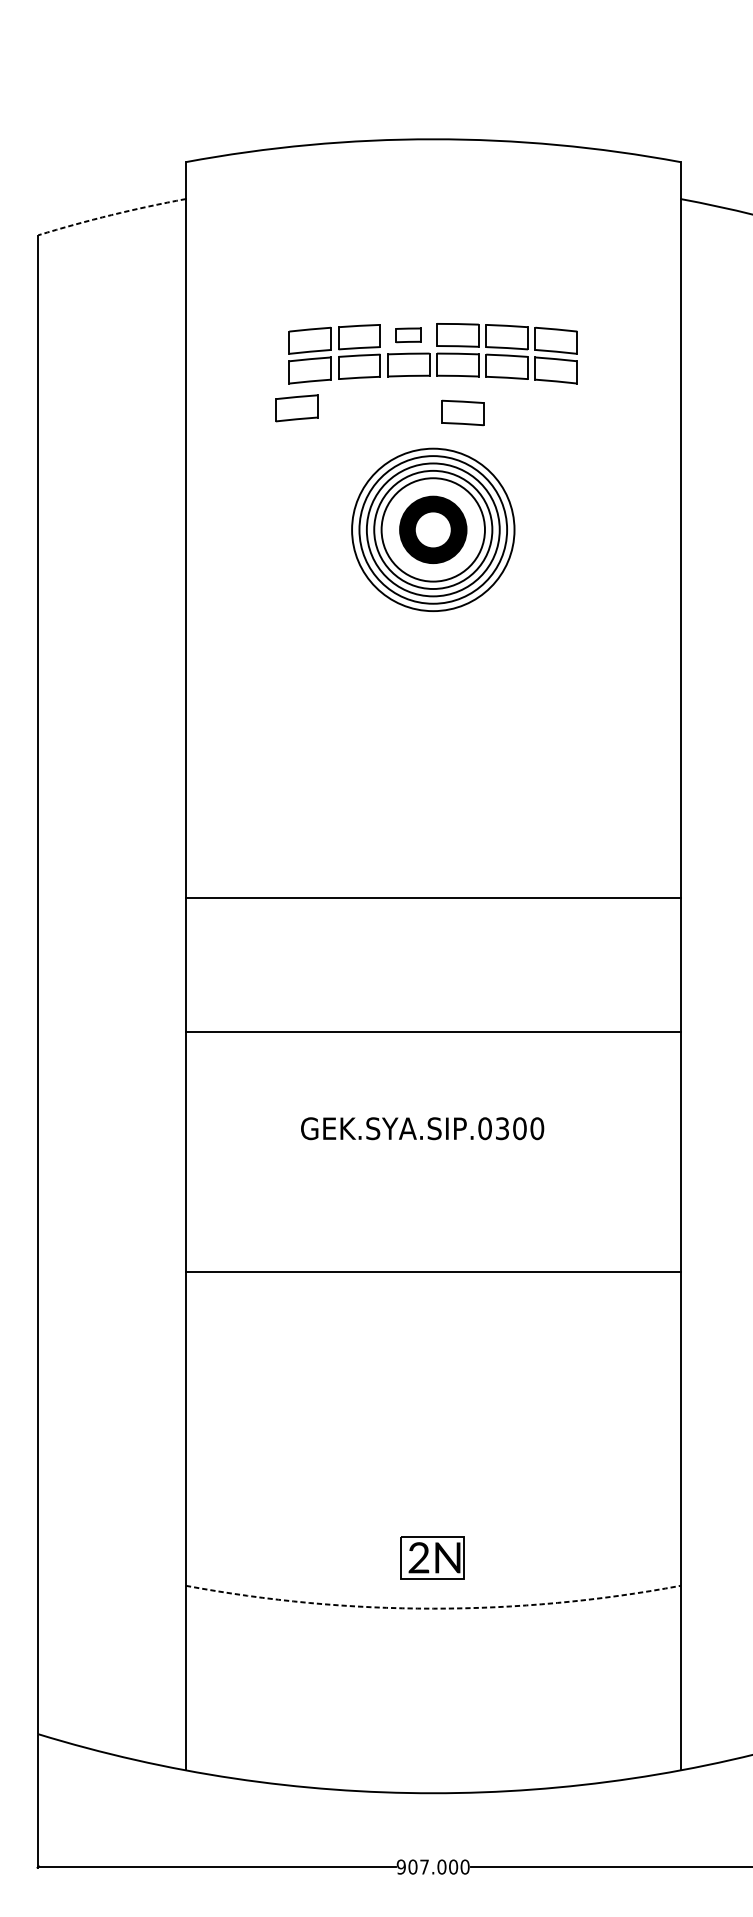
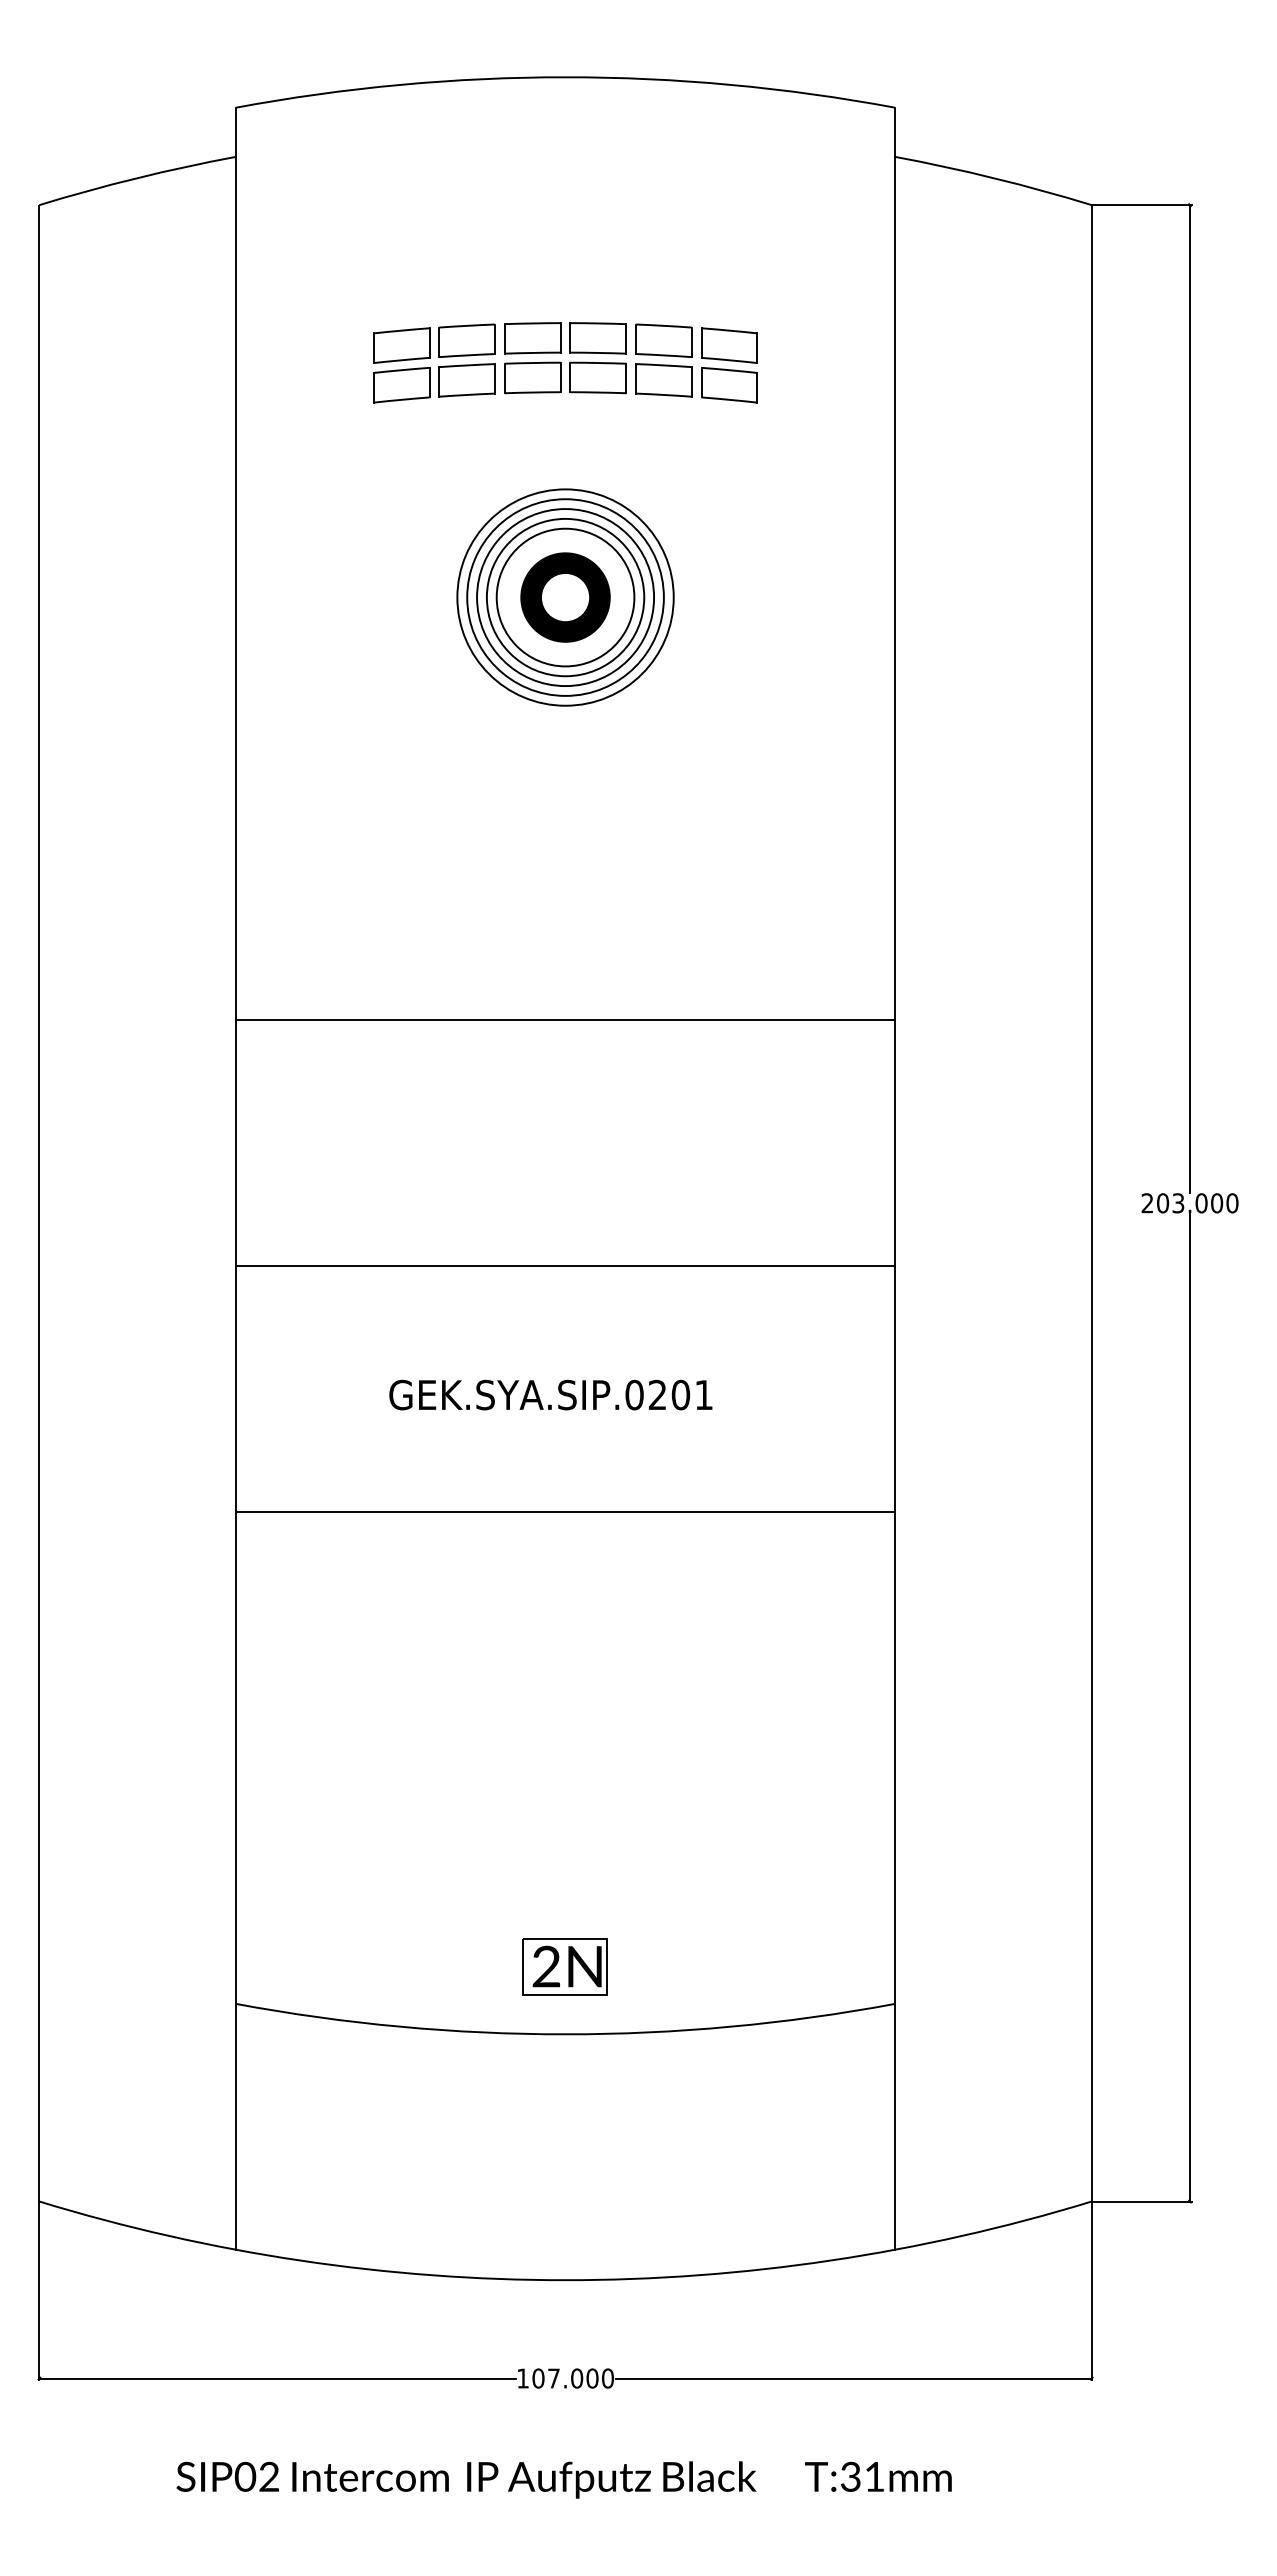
arc: (111, 215) -> (137, 178), dashed -> solid
part: (408, 335) -> (532, 338), size x1.67
part: (296, 408) -> (383, 435), removed
part: (462, 412) -> (604, 441), removed
line: (433, 897) -> (565, 1020), moved
text: (520, 1128) -> (681, 1394), GEK.SYA.SIP.0300 -> GEK.SYA.SIP.0201
line: (433, 1272) -> (565, 1512), moved
arc: (433, 1608) -> (565, 2034), dashed -> solid
text: (401, 1867) -> (523, 2378), 907.000 -> 107.000

